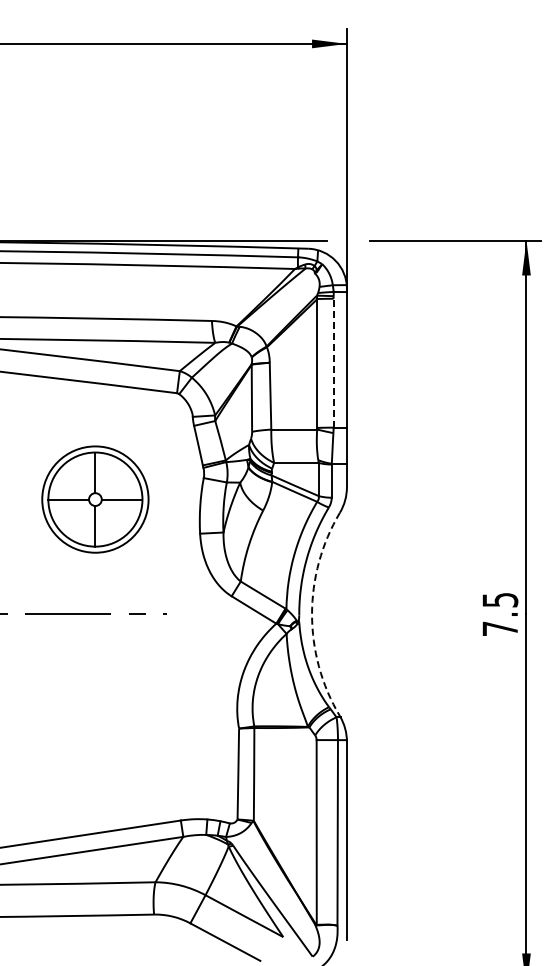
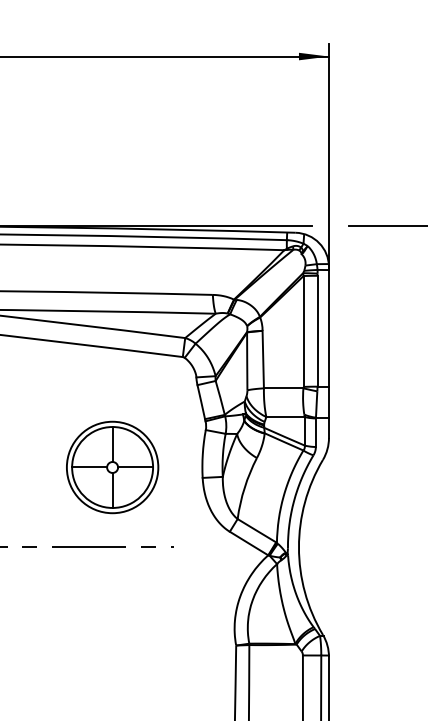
line: (333, 362) -> (317, 330), dashed -> solid
part: (95, 499) -> (112, 467), moved
arc: (312, 614) -> (299, 547), dashed -> solid

